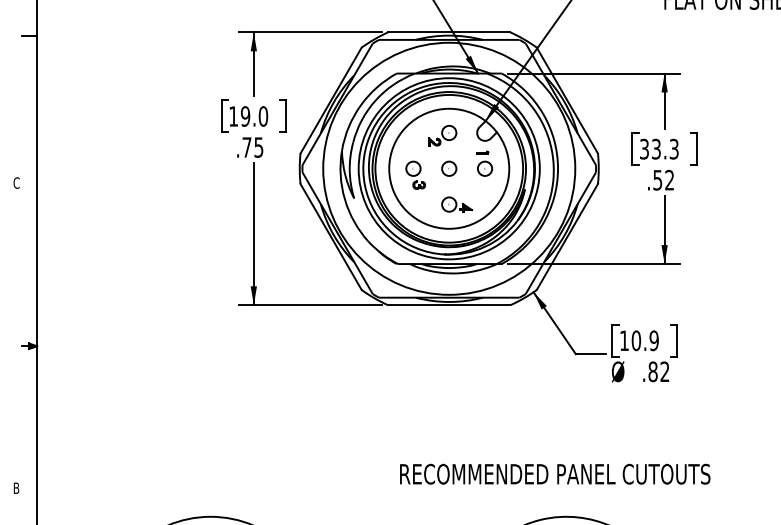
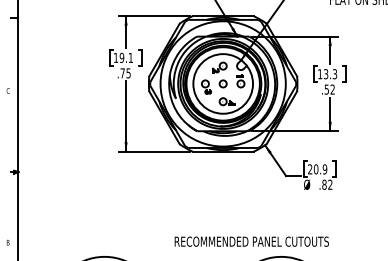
text: (262, 115) -> (130, 57), 19.0 -> 19.1
text: (645, 149) -> (320, 74), 33.3 -> 13.3
text: (624, 340) -> (310, 169), 10.9 -> 20.9
text: (554, 473) -> (251, 241), moved

